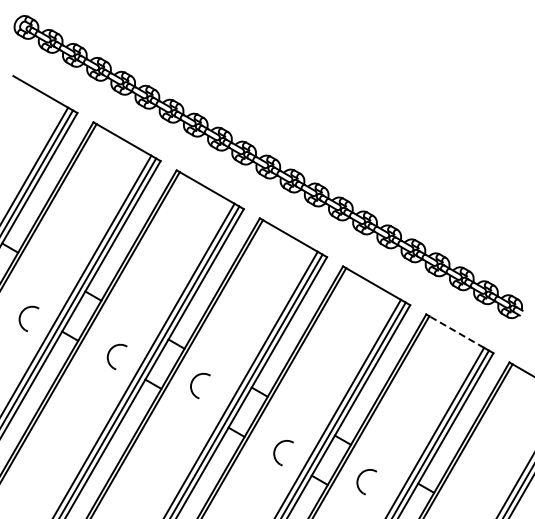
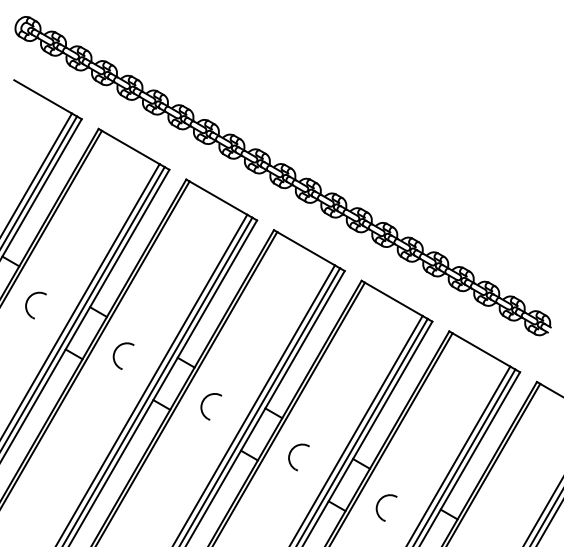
part: (21, 315) -> (28, 301), moved
line: (456, 332) -> (481, 350), dashed -> solid
part: (109, 354) -> (115, 353), moved
part: (275, 453) -> (290, 457), moved

